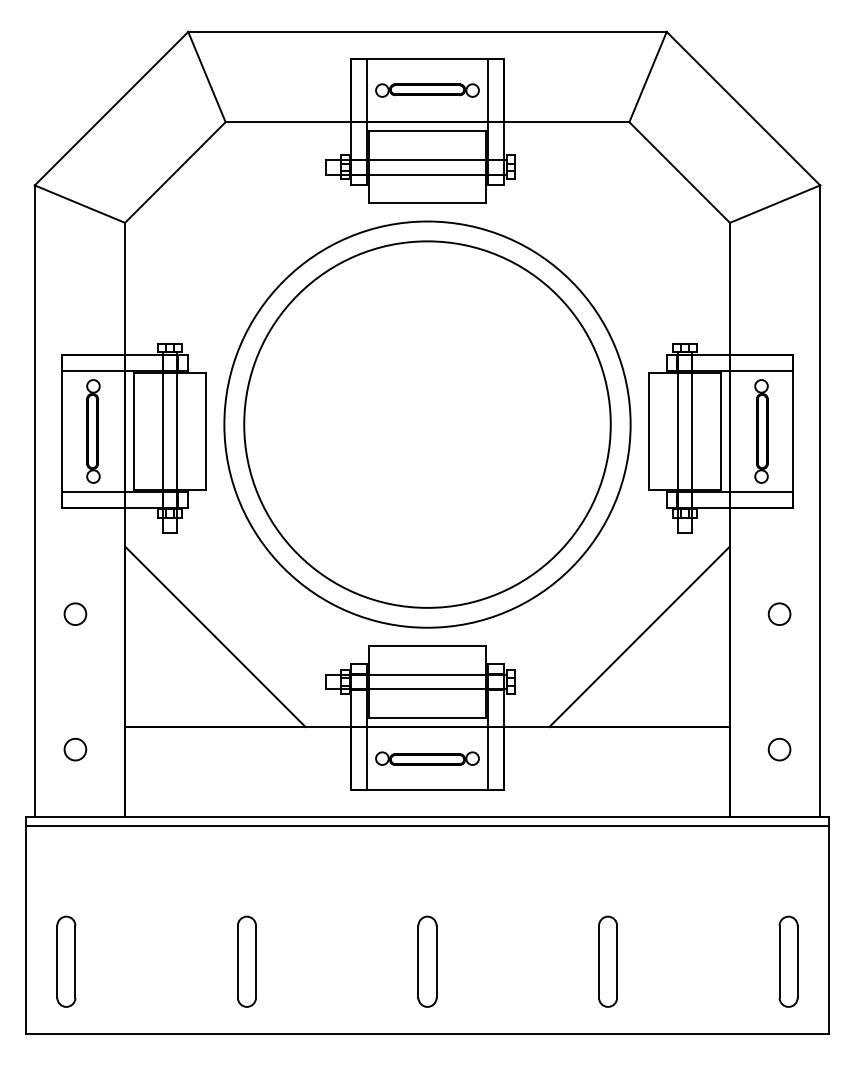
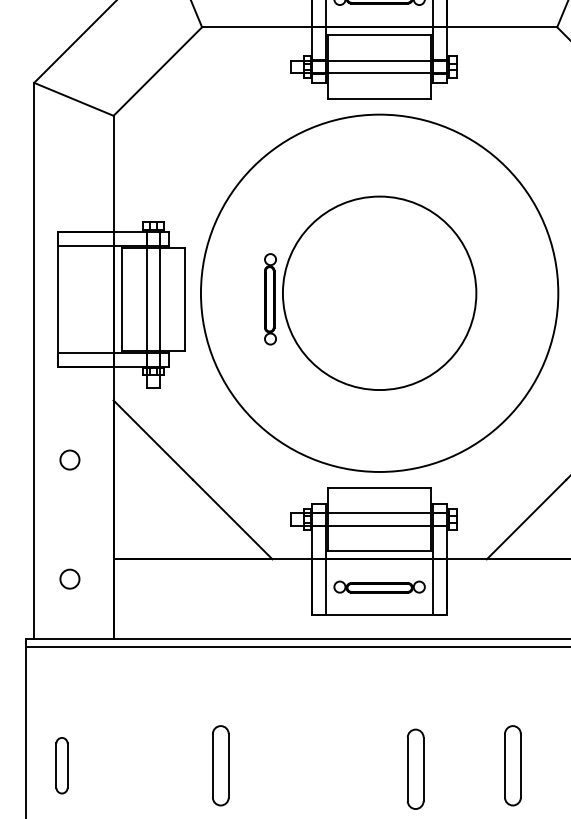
circle: (427, 424) -> (379, 293), size x0.6
part: (93, 431) -> (270, 299), moved
part: (66, 961) -> (62, 765), size x0.7
part: (427, 961) -> (415, 769), moved
part: (607, 961) -> (512, 765), moved

